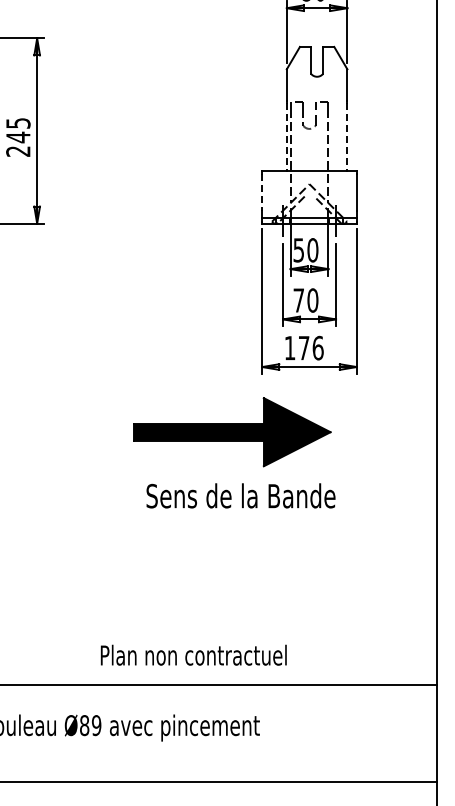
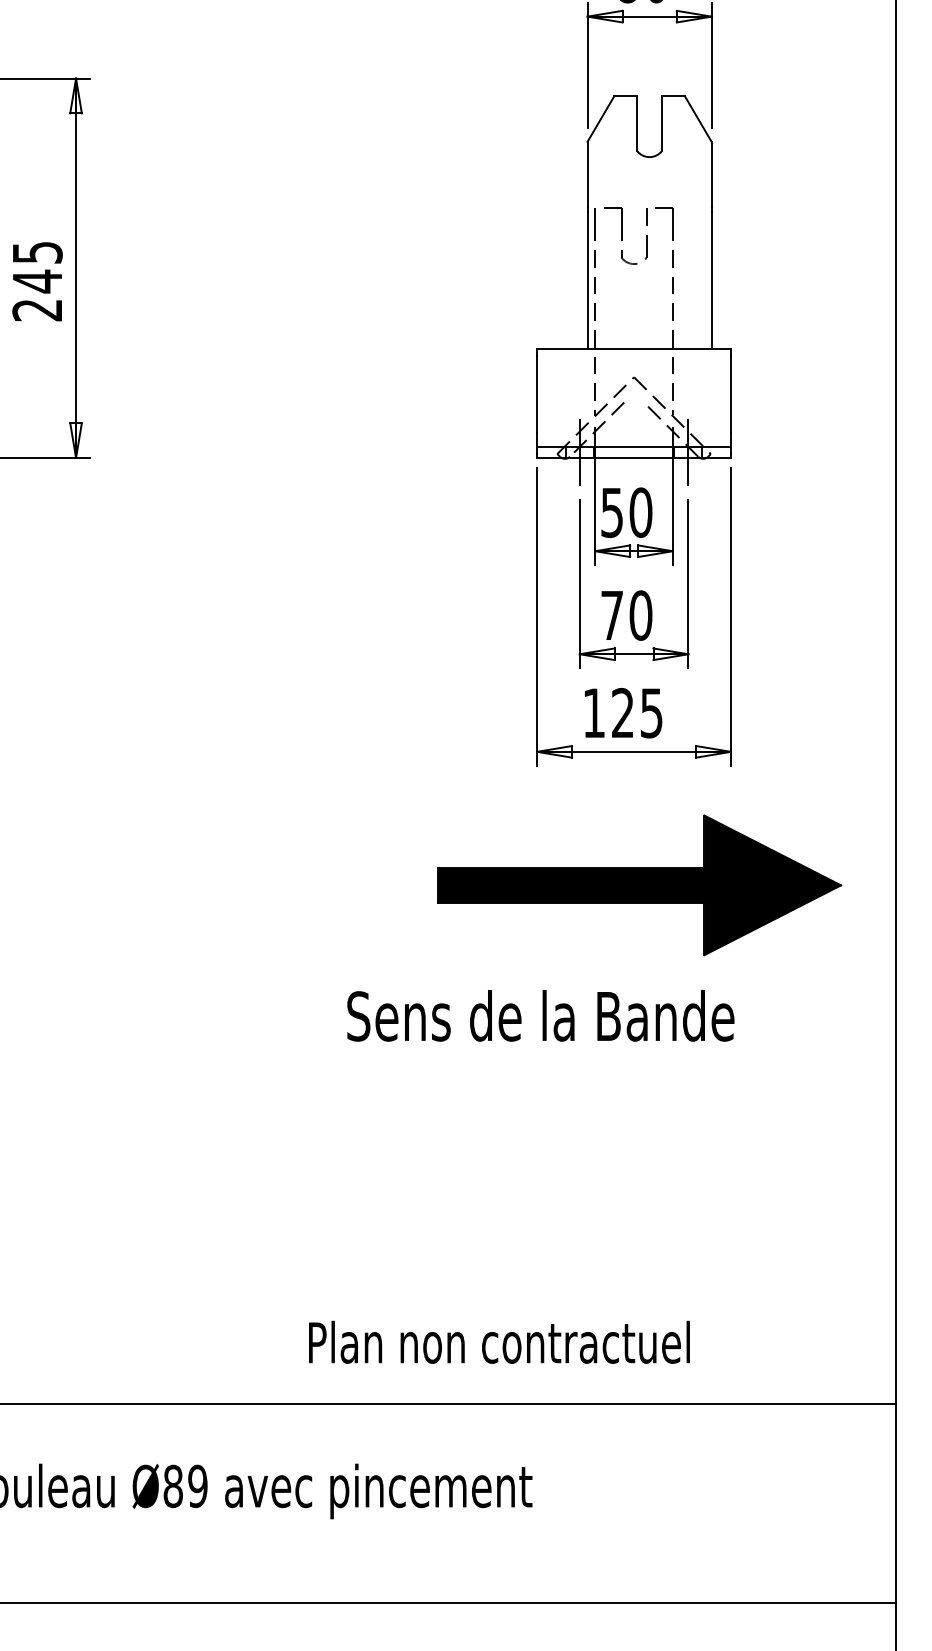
line: (286, 136) -> (586, 279), dashed -> solid
line: (347, 136) -> (711, 279), dashed -> solid
line: (262, 192) -> (537, 394), dashed -> solid
text: (310, 347) -> (636, 711), 176 -> 125
part: (232, 432) -> (640, 885), moved
text: (240, 495) -> (539, 1015), moved
text: (193, 654) -> (498, 1340), moved

